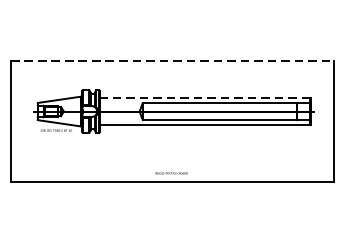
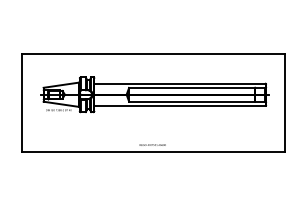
line: (172, 60) -> (153, 53), dashed -> solid
line: (204, 97) -> (179, 83), dashed -> solid

